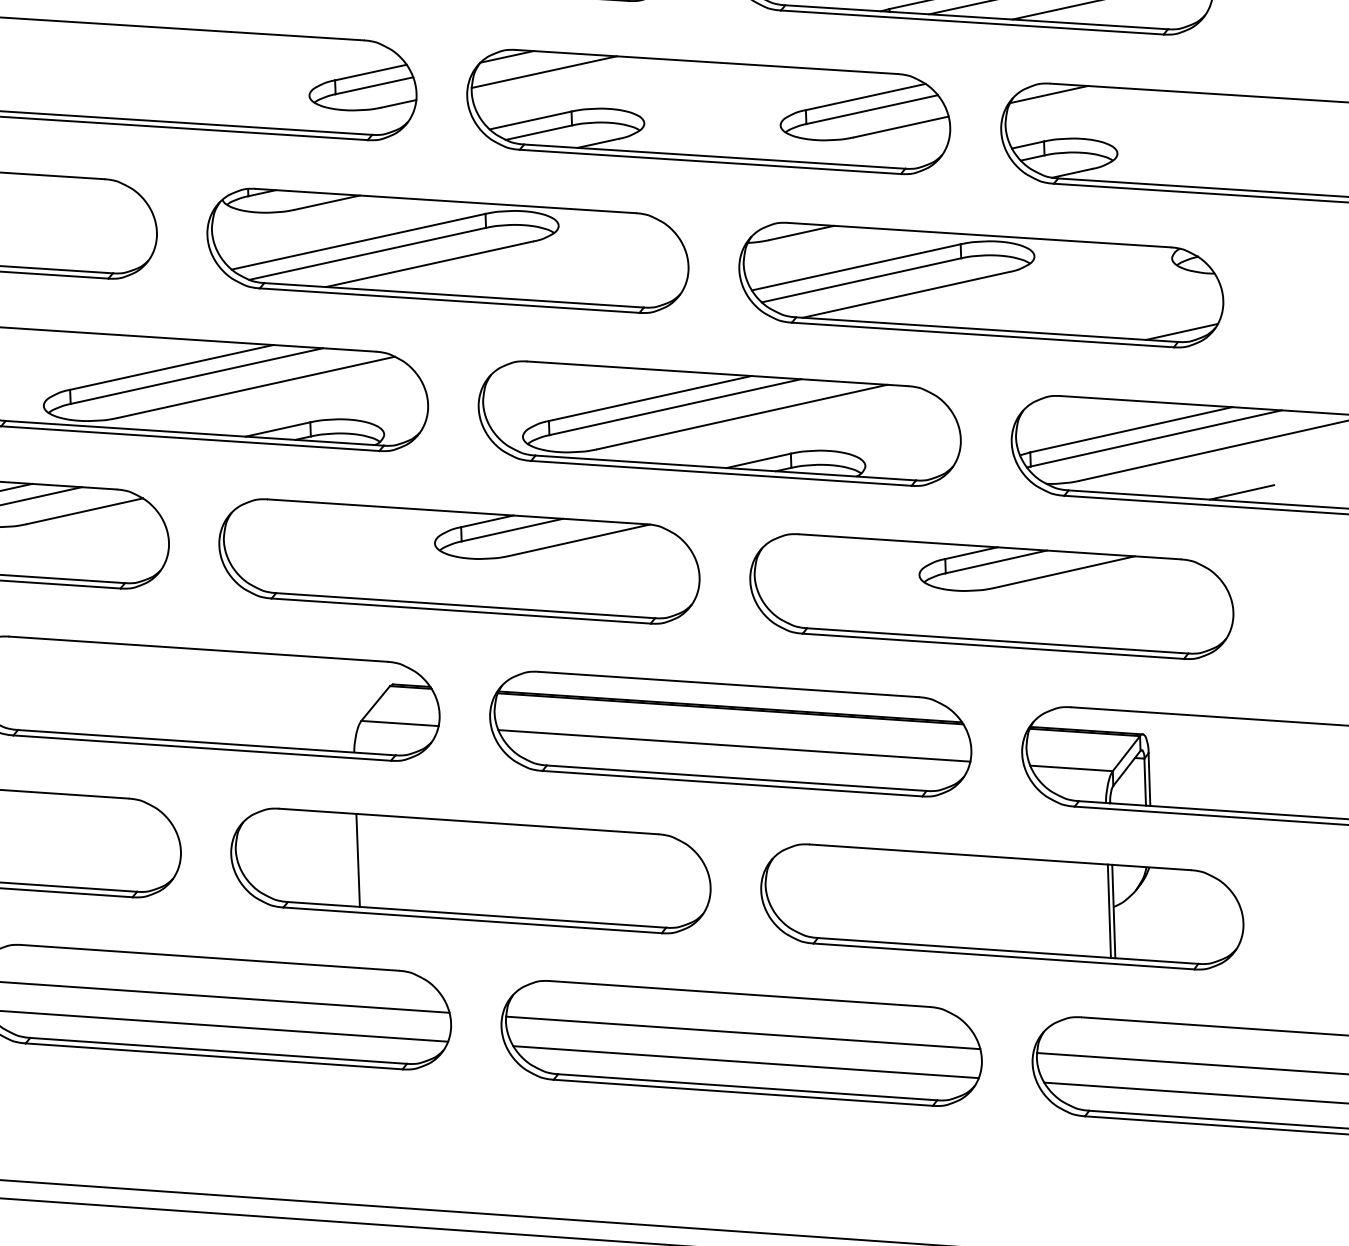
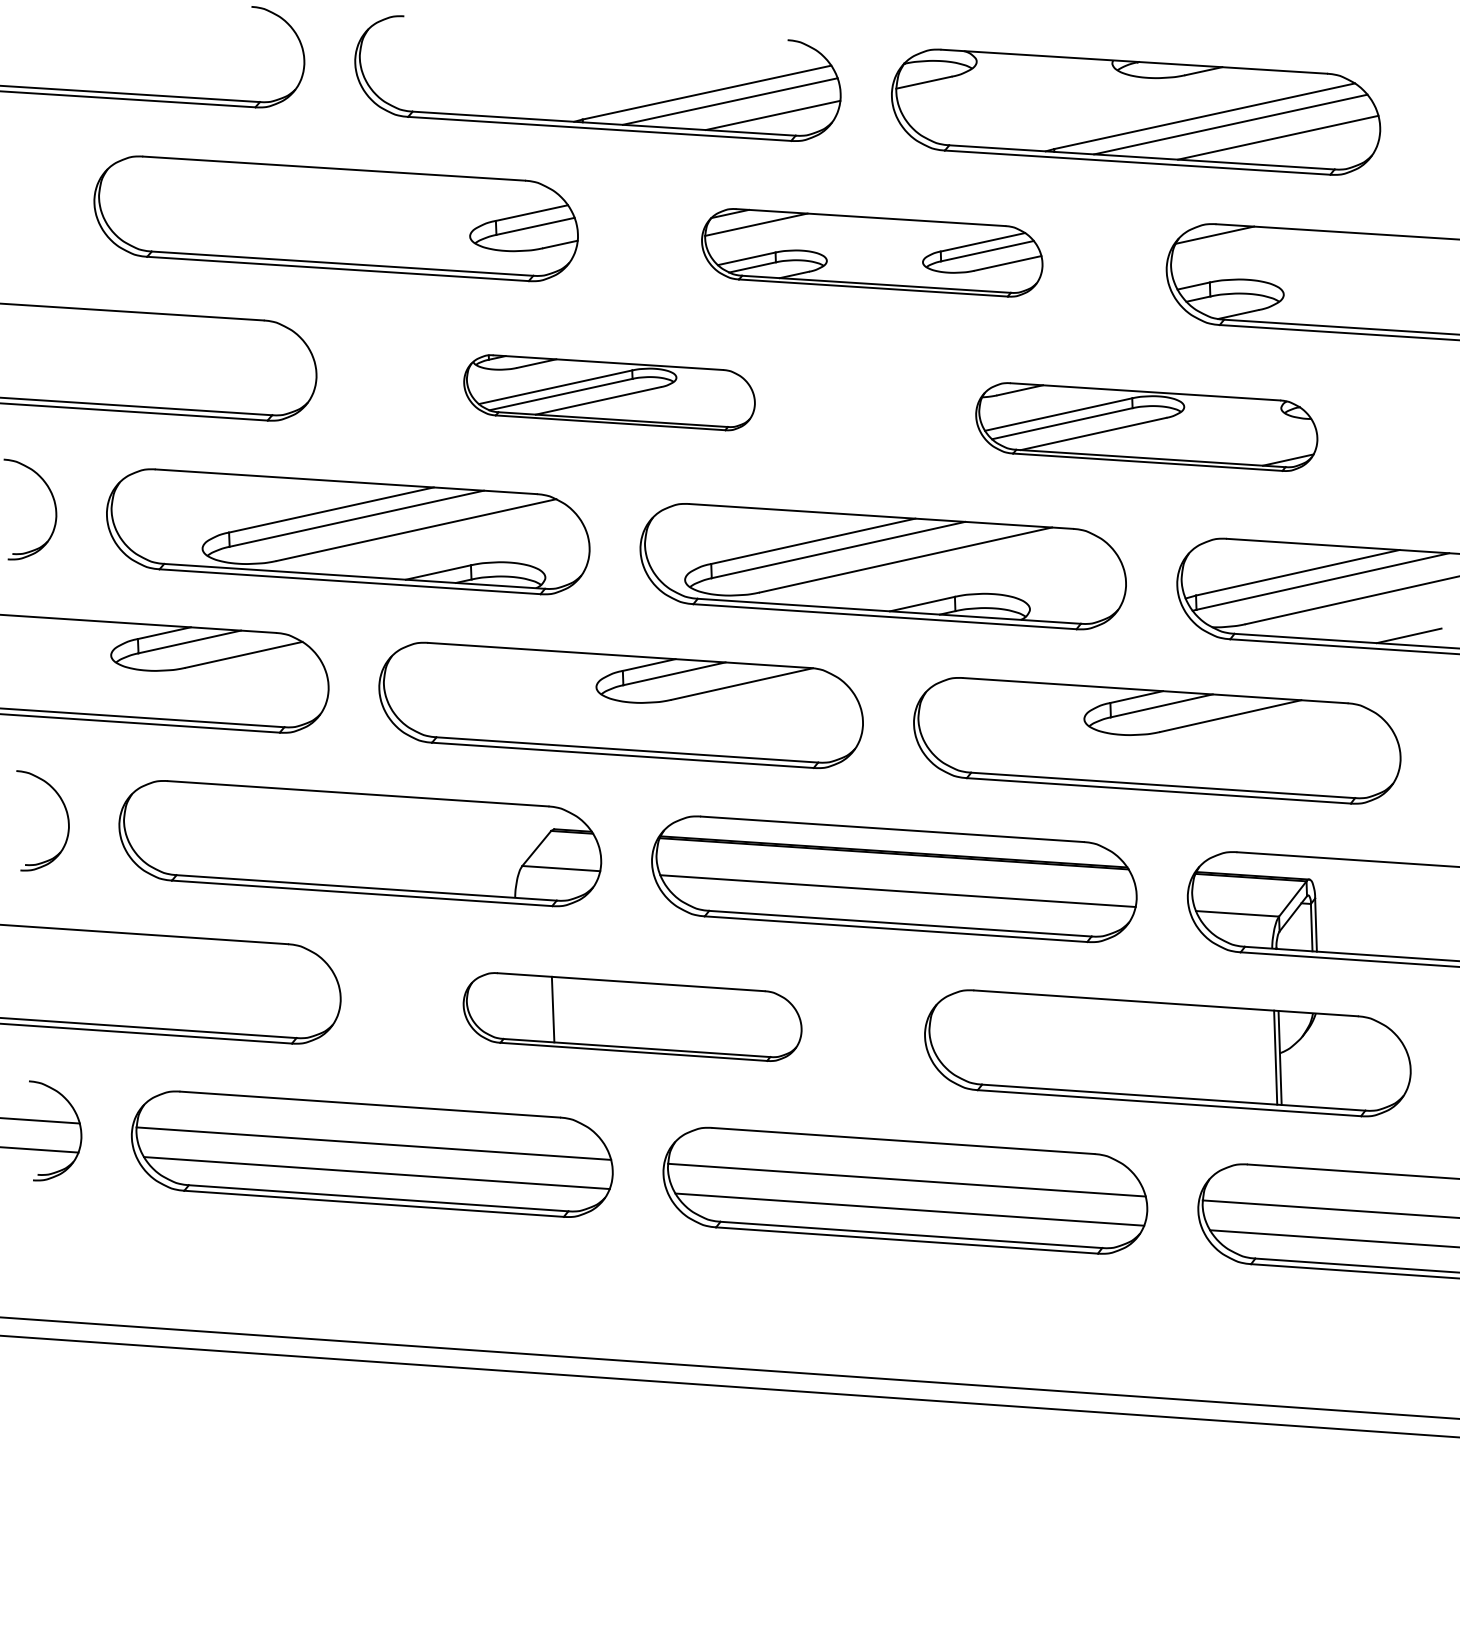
part: (709, 111) -> (872, 252), size x0.7
part: (447, 250) -> (609, 392), size x0.6
part: (981, 284) -> (1146, 426), size x0.7
part: (470, 870) -> (632, 1016), size x0.7

